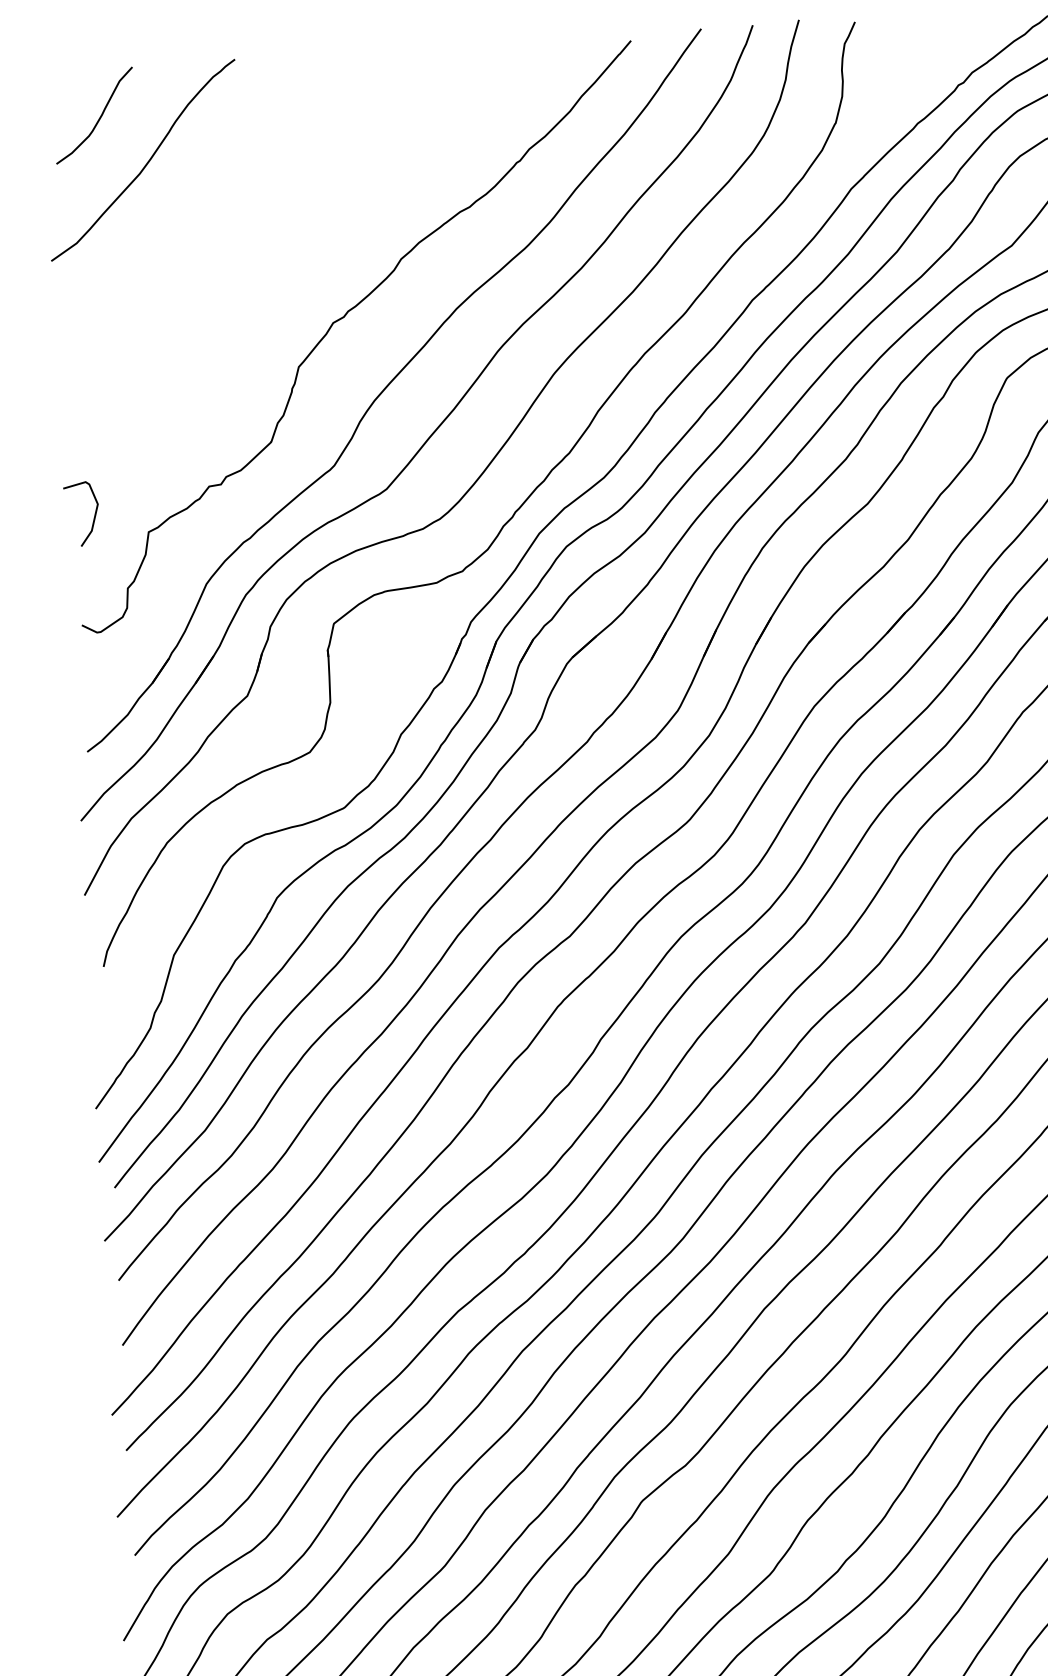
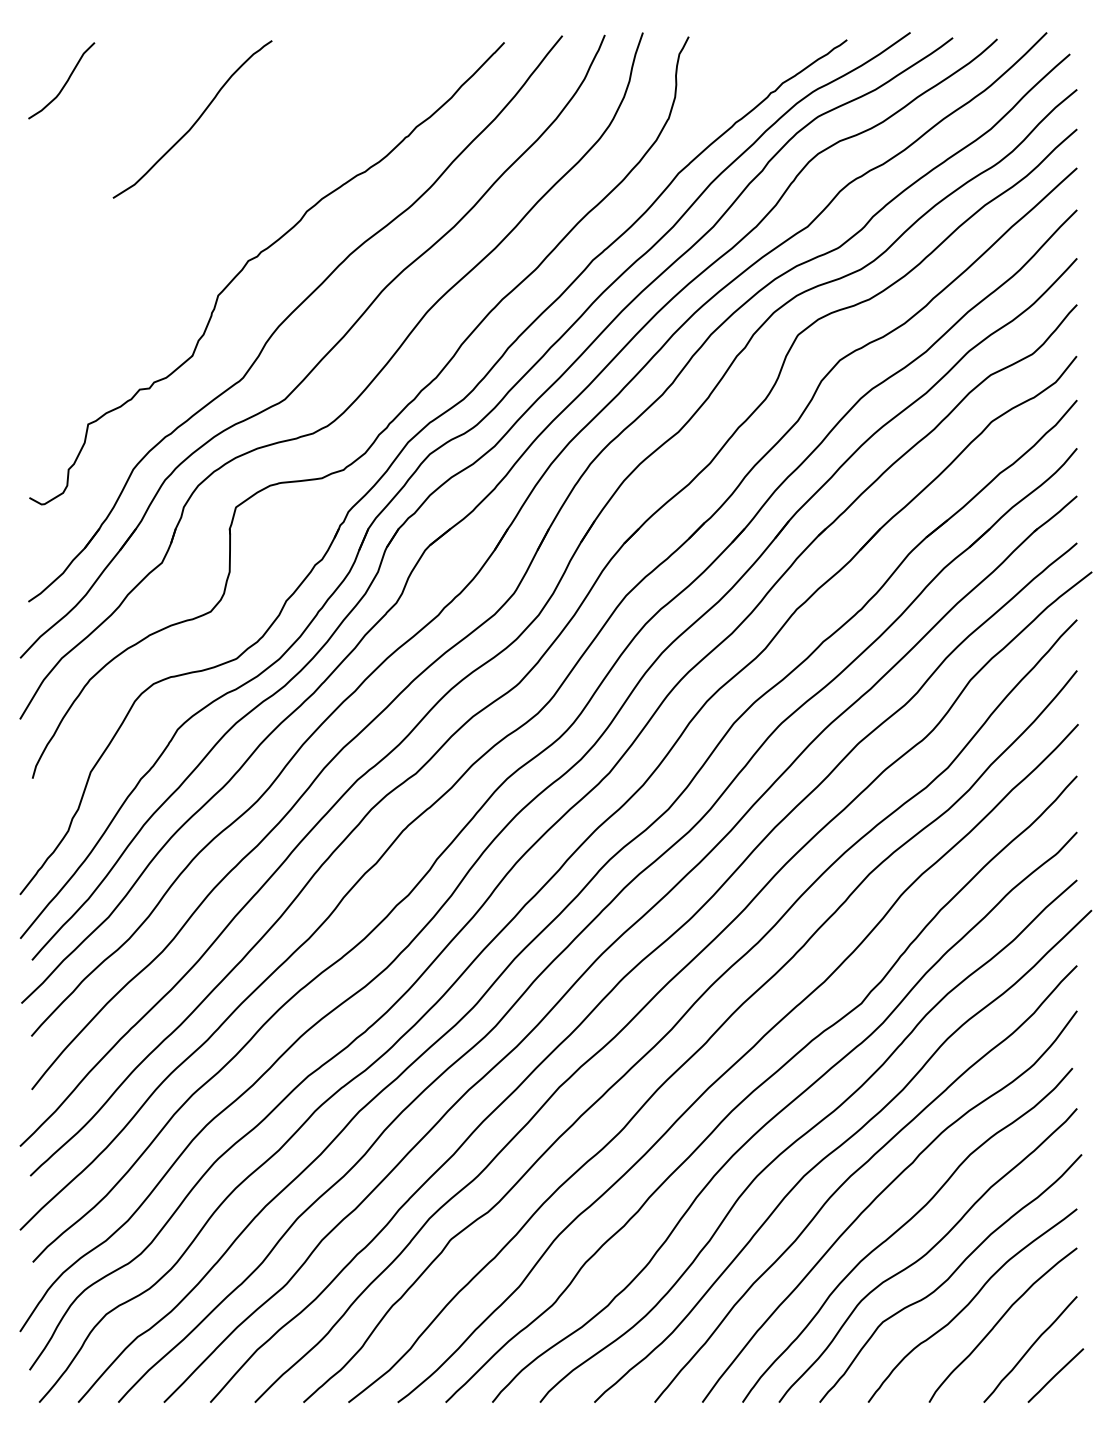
curve: (146, 162) -> (195, 121), moved
curve: (93, 518) -> (43, 410), removed

